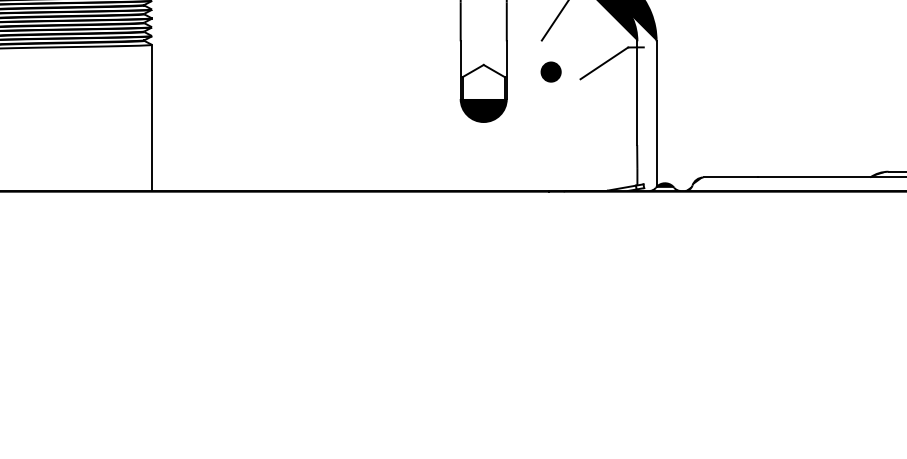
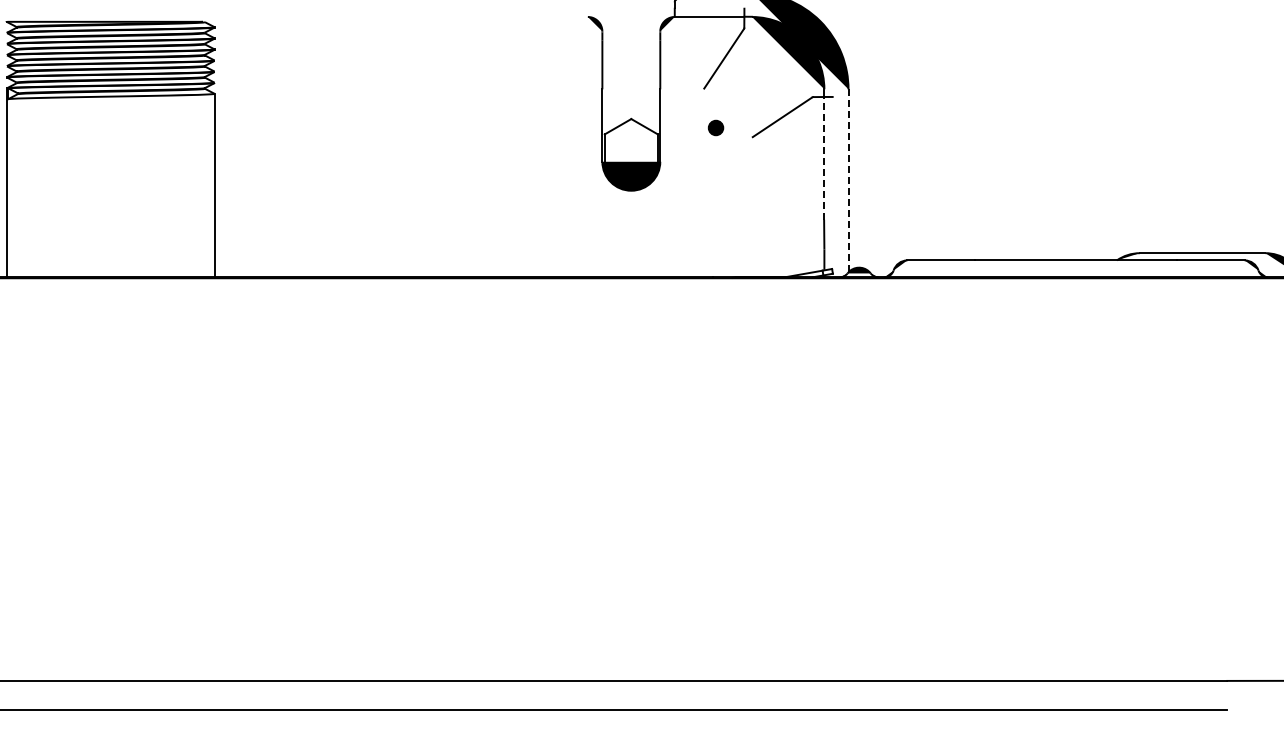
part: (550, 71) -> (715, 127), size x0.6
line: (637, 95) -> (824, 157), solid -> dashed
line: (656, 114) -> (848, 181), solid -> dashed

